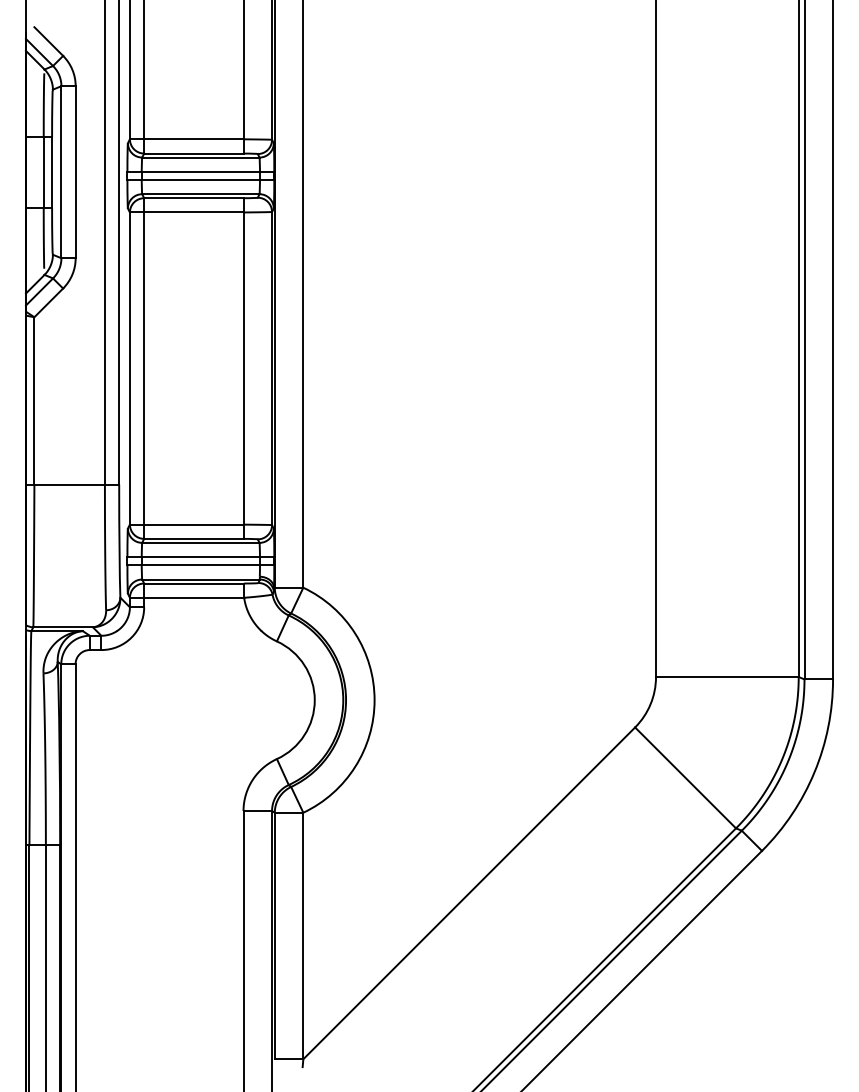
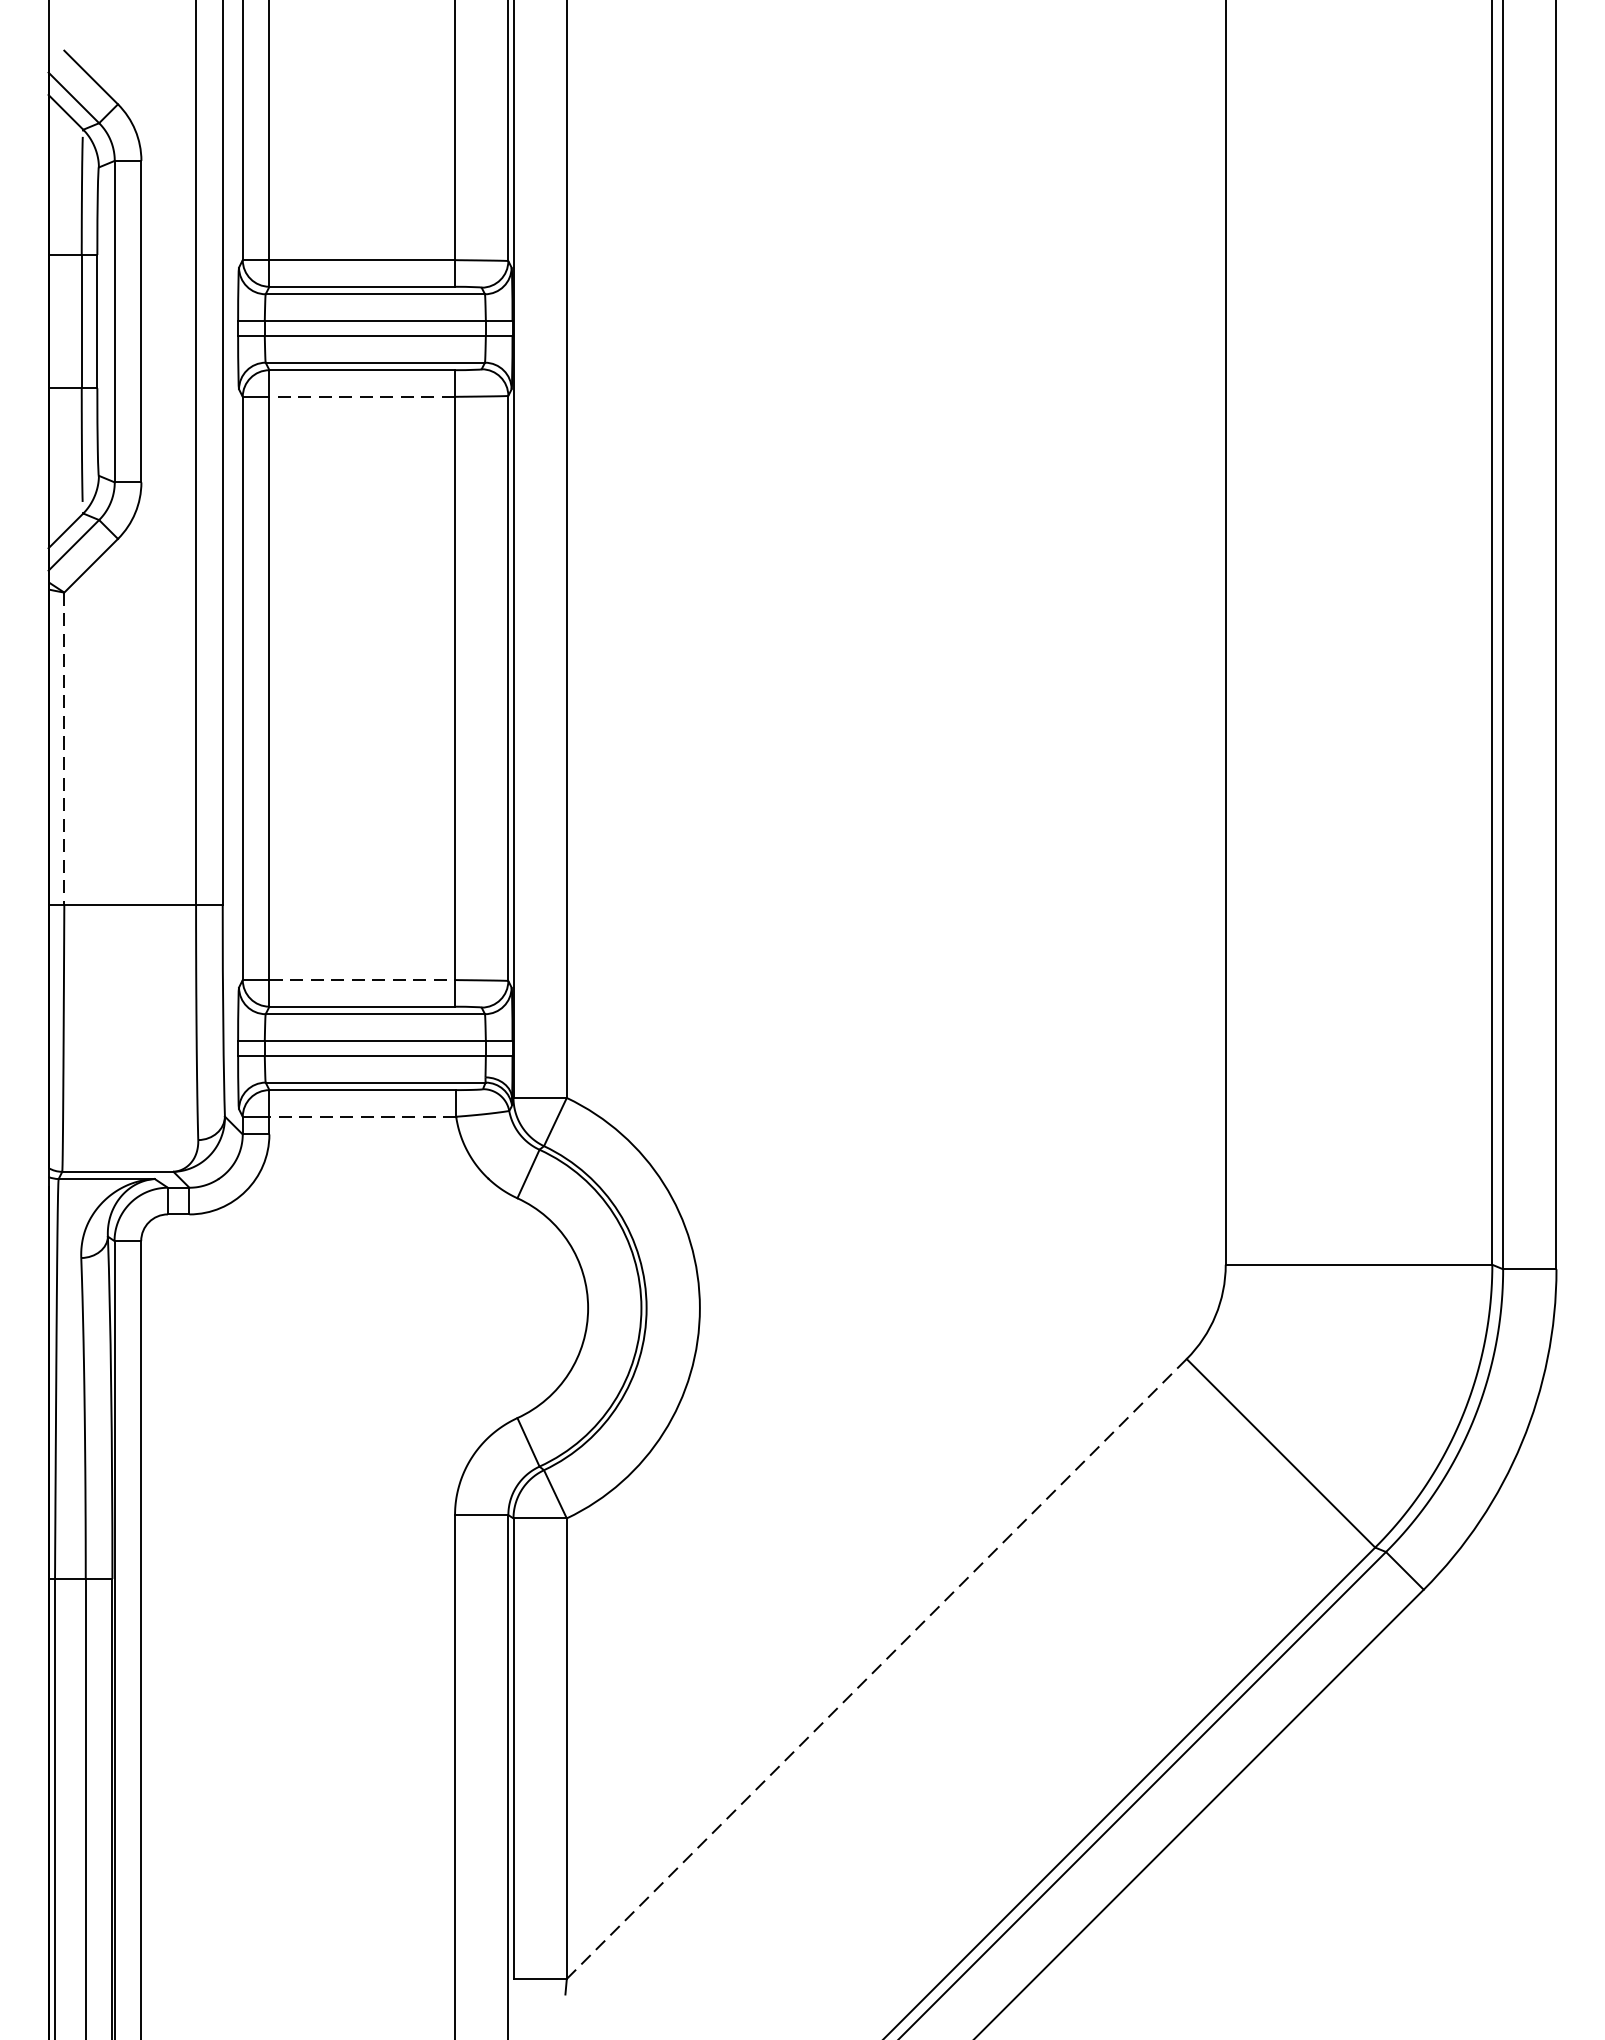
line: (193, 212) -> (361, 396), solid -> dashed
line: (34, 400) -> (64, 748), solid -> dashed
line: (193, 524) -> (361, 979), solid -> dashed
line: (194, 597) -> (363, 1116), solid -> dashed
line: (469, 893) -> (877, 1669), solid -> dashed

